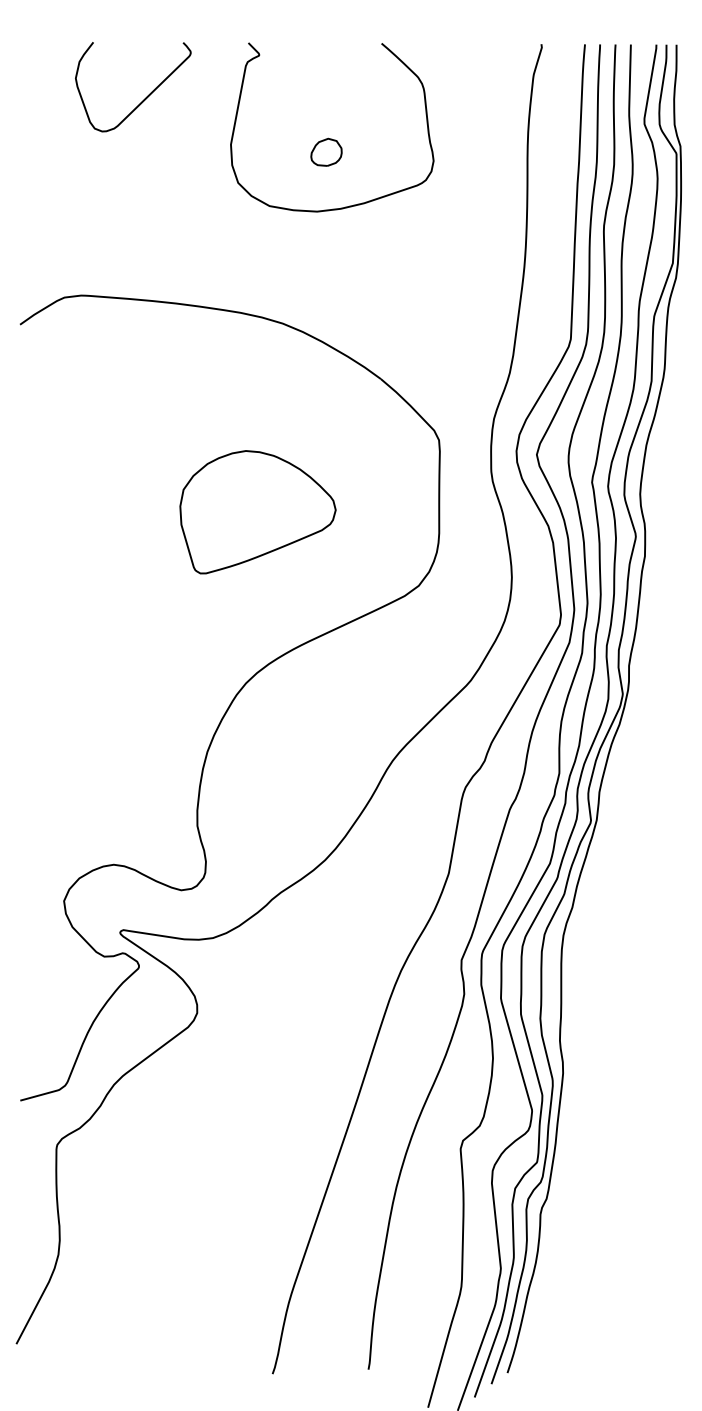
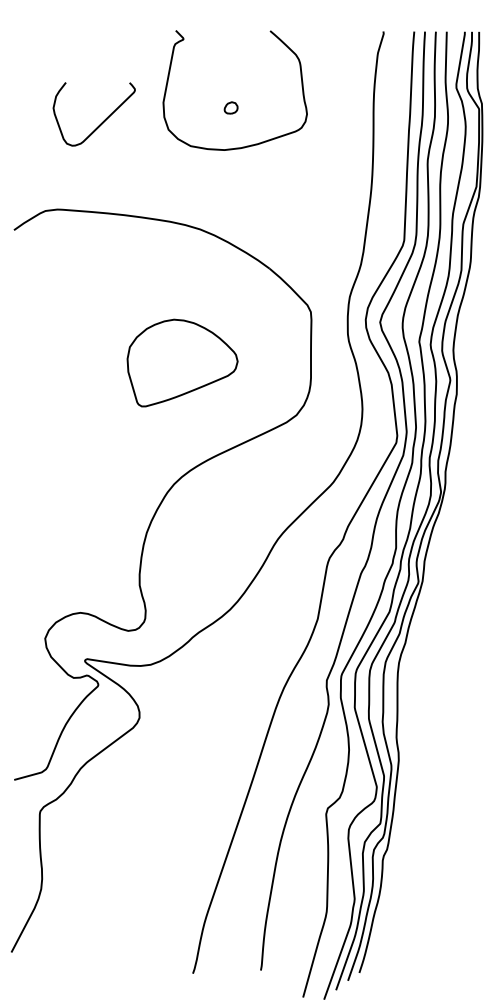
curve: (144, 98) -> (102, 122), moved
part: (326, 151) -> (231, 107), size x0.6

